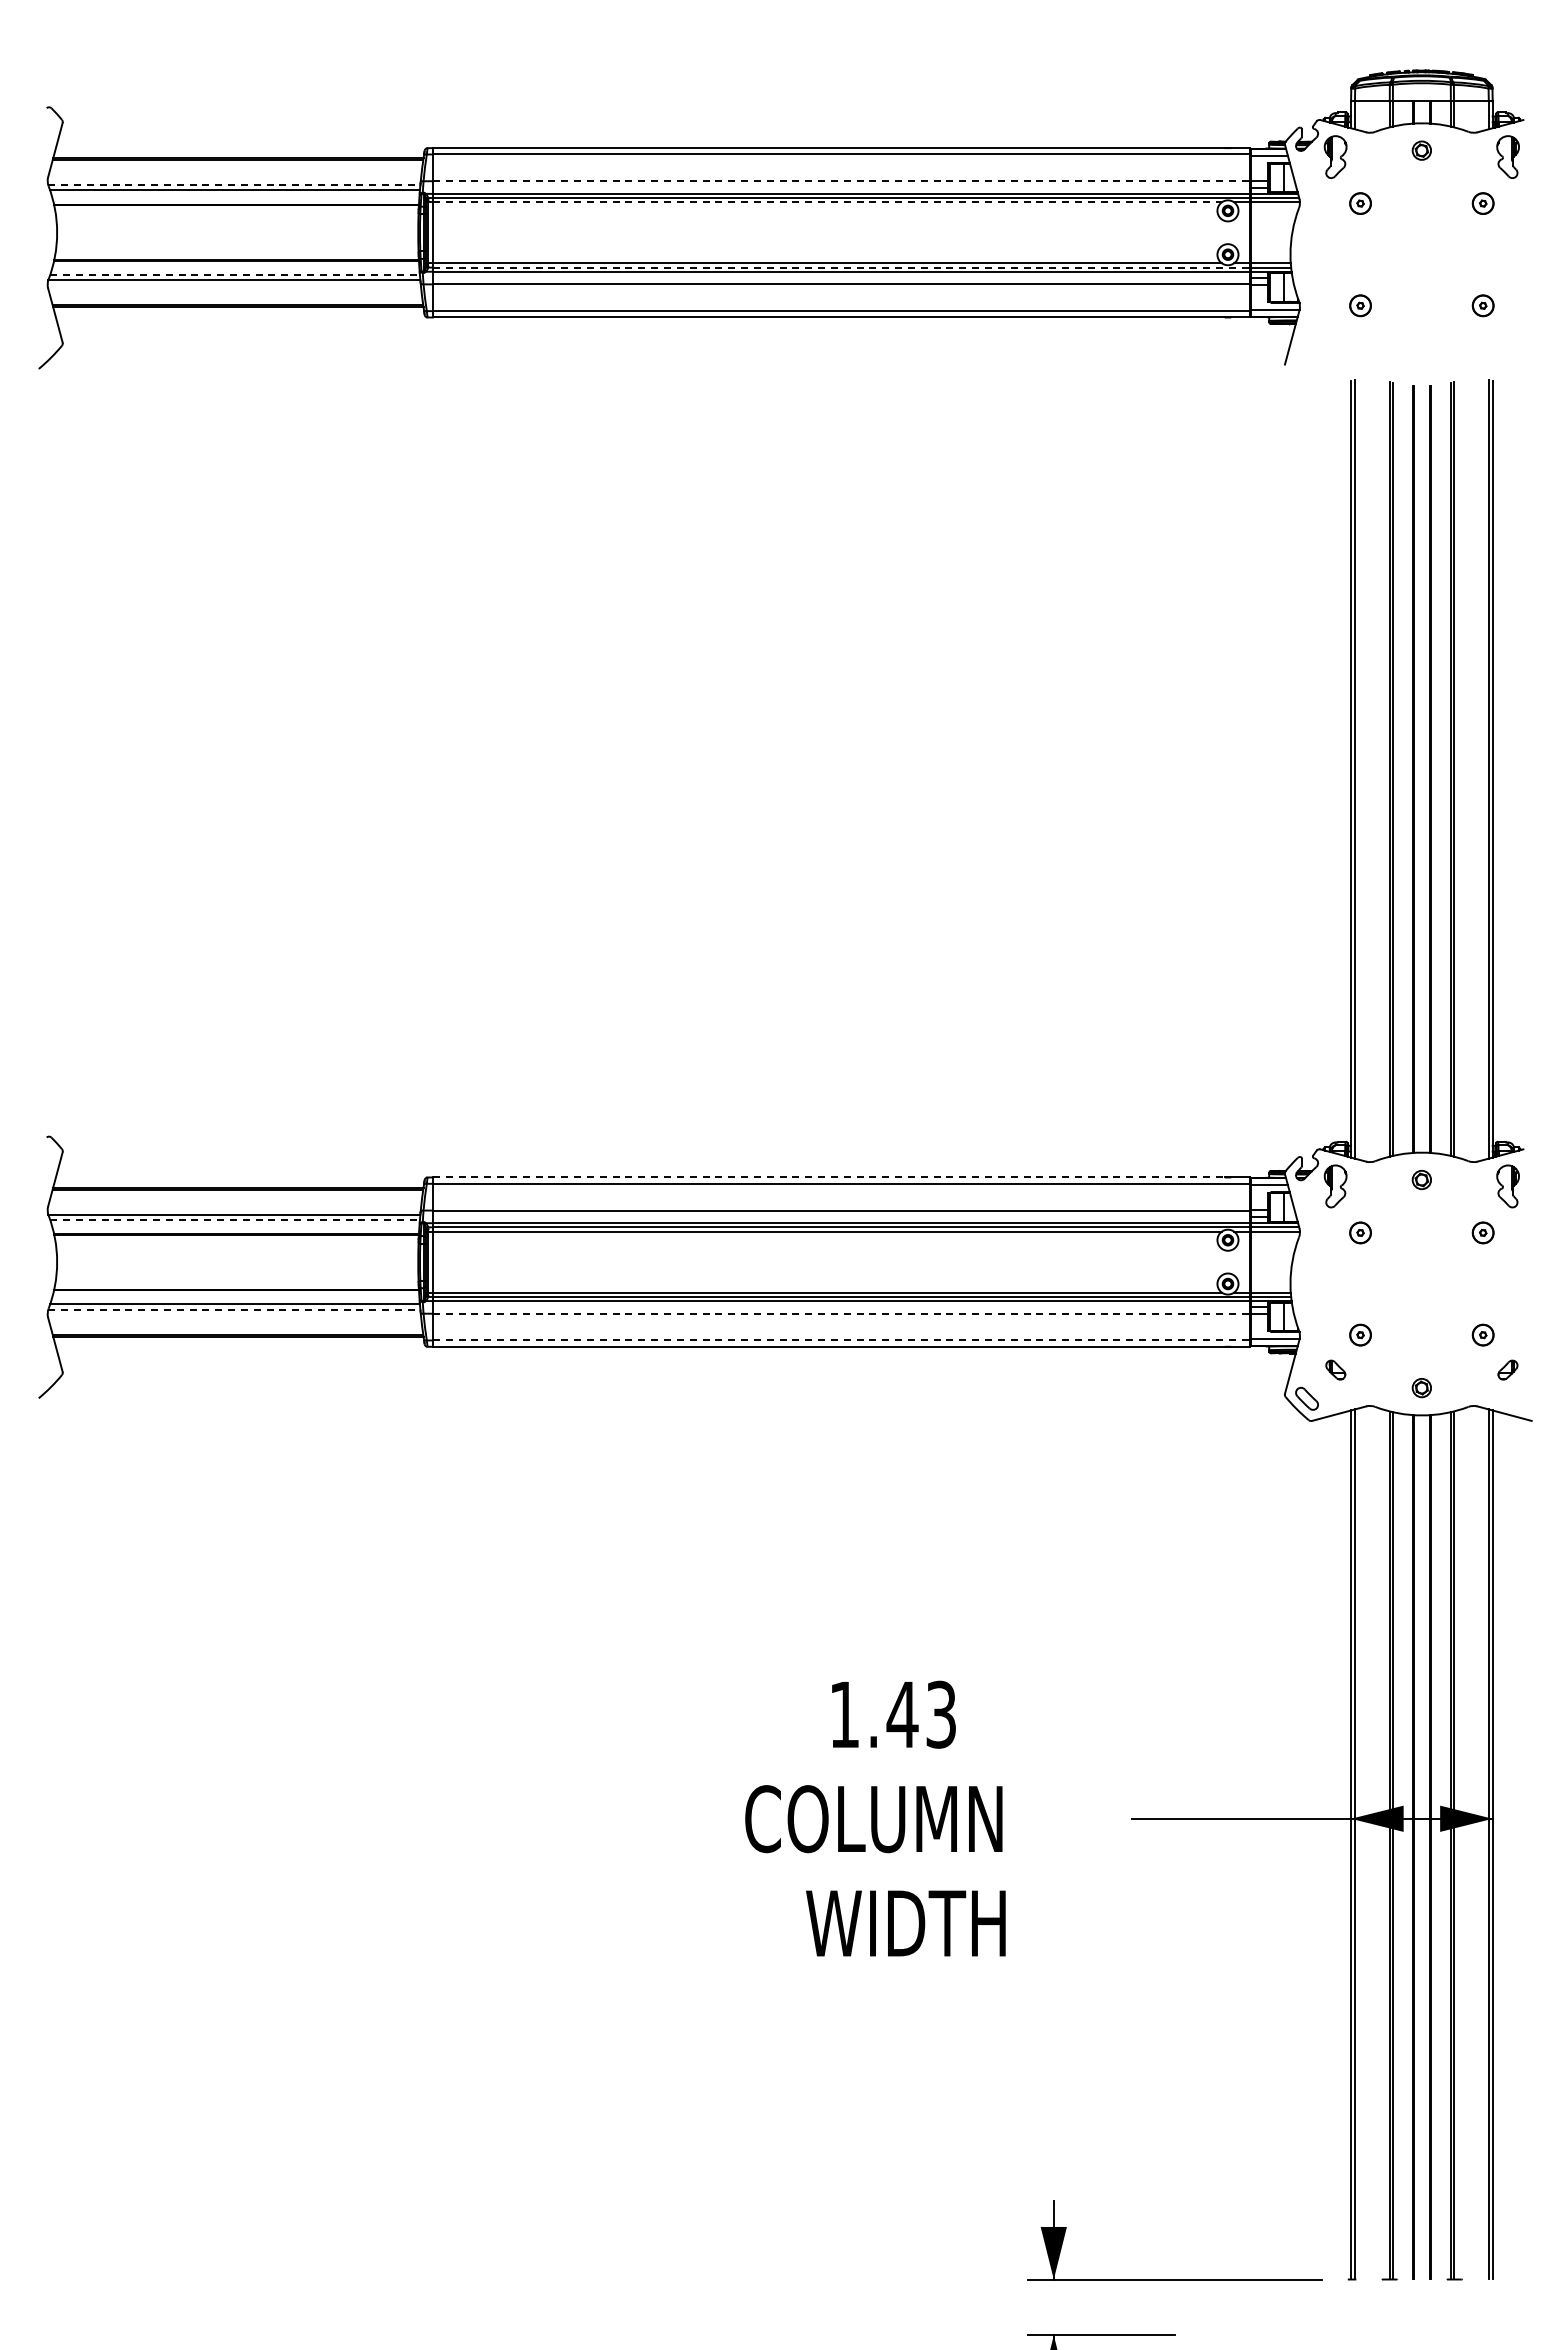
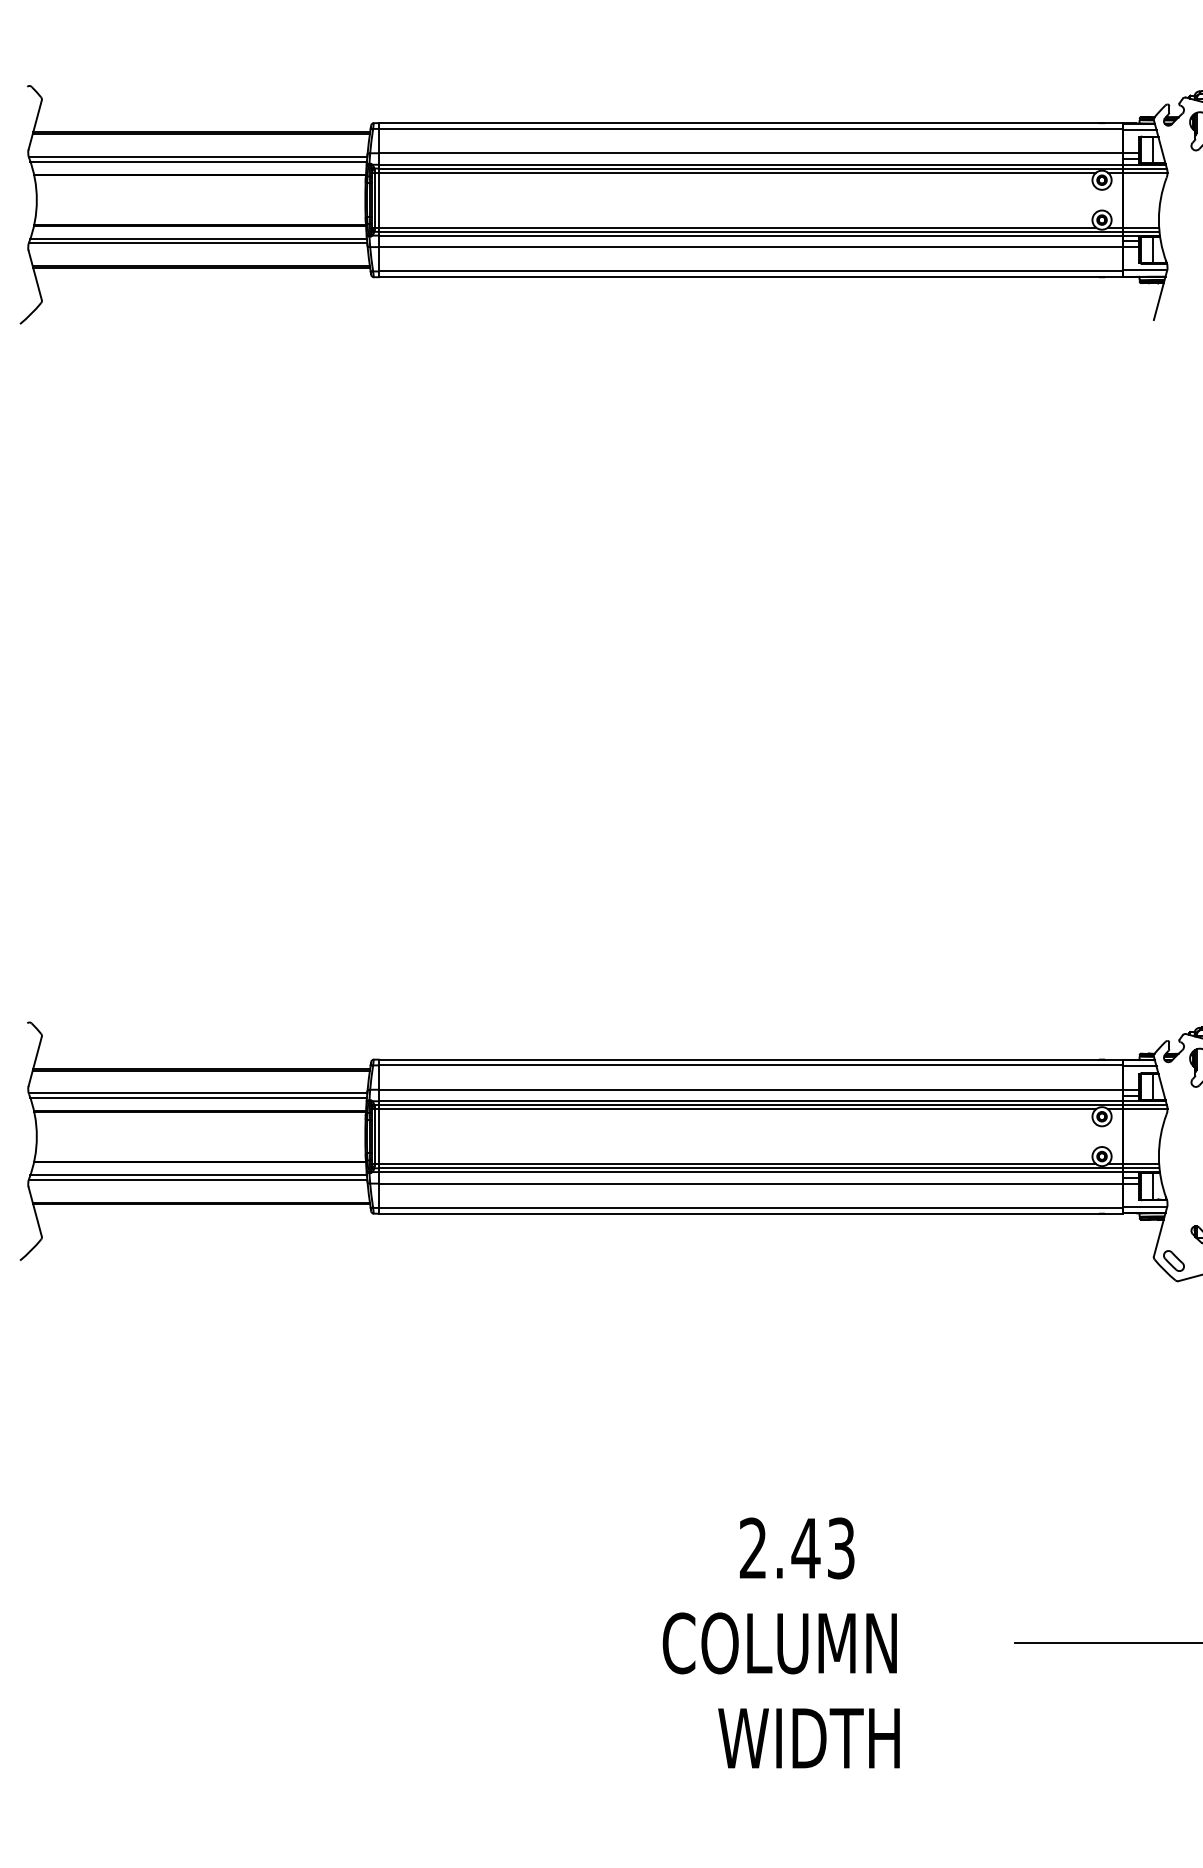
line: (841, 181) -> (750, 153), dashed -> solid
line: (234, 185) -> (198, 157), dashed -> solid
line: (827, 202) -> (737, 172), dashed -> solid
line: (841, 267) -> (750, 231), dashed -> solid
line: (235, 275) -> (199, 239), dashed -> solid
line: (828, 1177) -> (738, 1059), dashed -> solid
line: (235, 1219) -> (199, 1097), dashed -> solid
line: (234, 1309) -> (198, 1179), dashed -> solid
line: (841, 1313) -> (750, 1183), dashed -> solid
line: (841, 1340) -> (750, 1207), dashed -> solid
text: (844, 1713) -> (753, 1547), 1.43 -> 2.43

